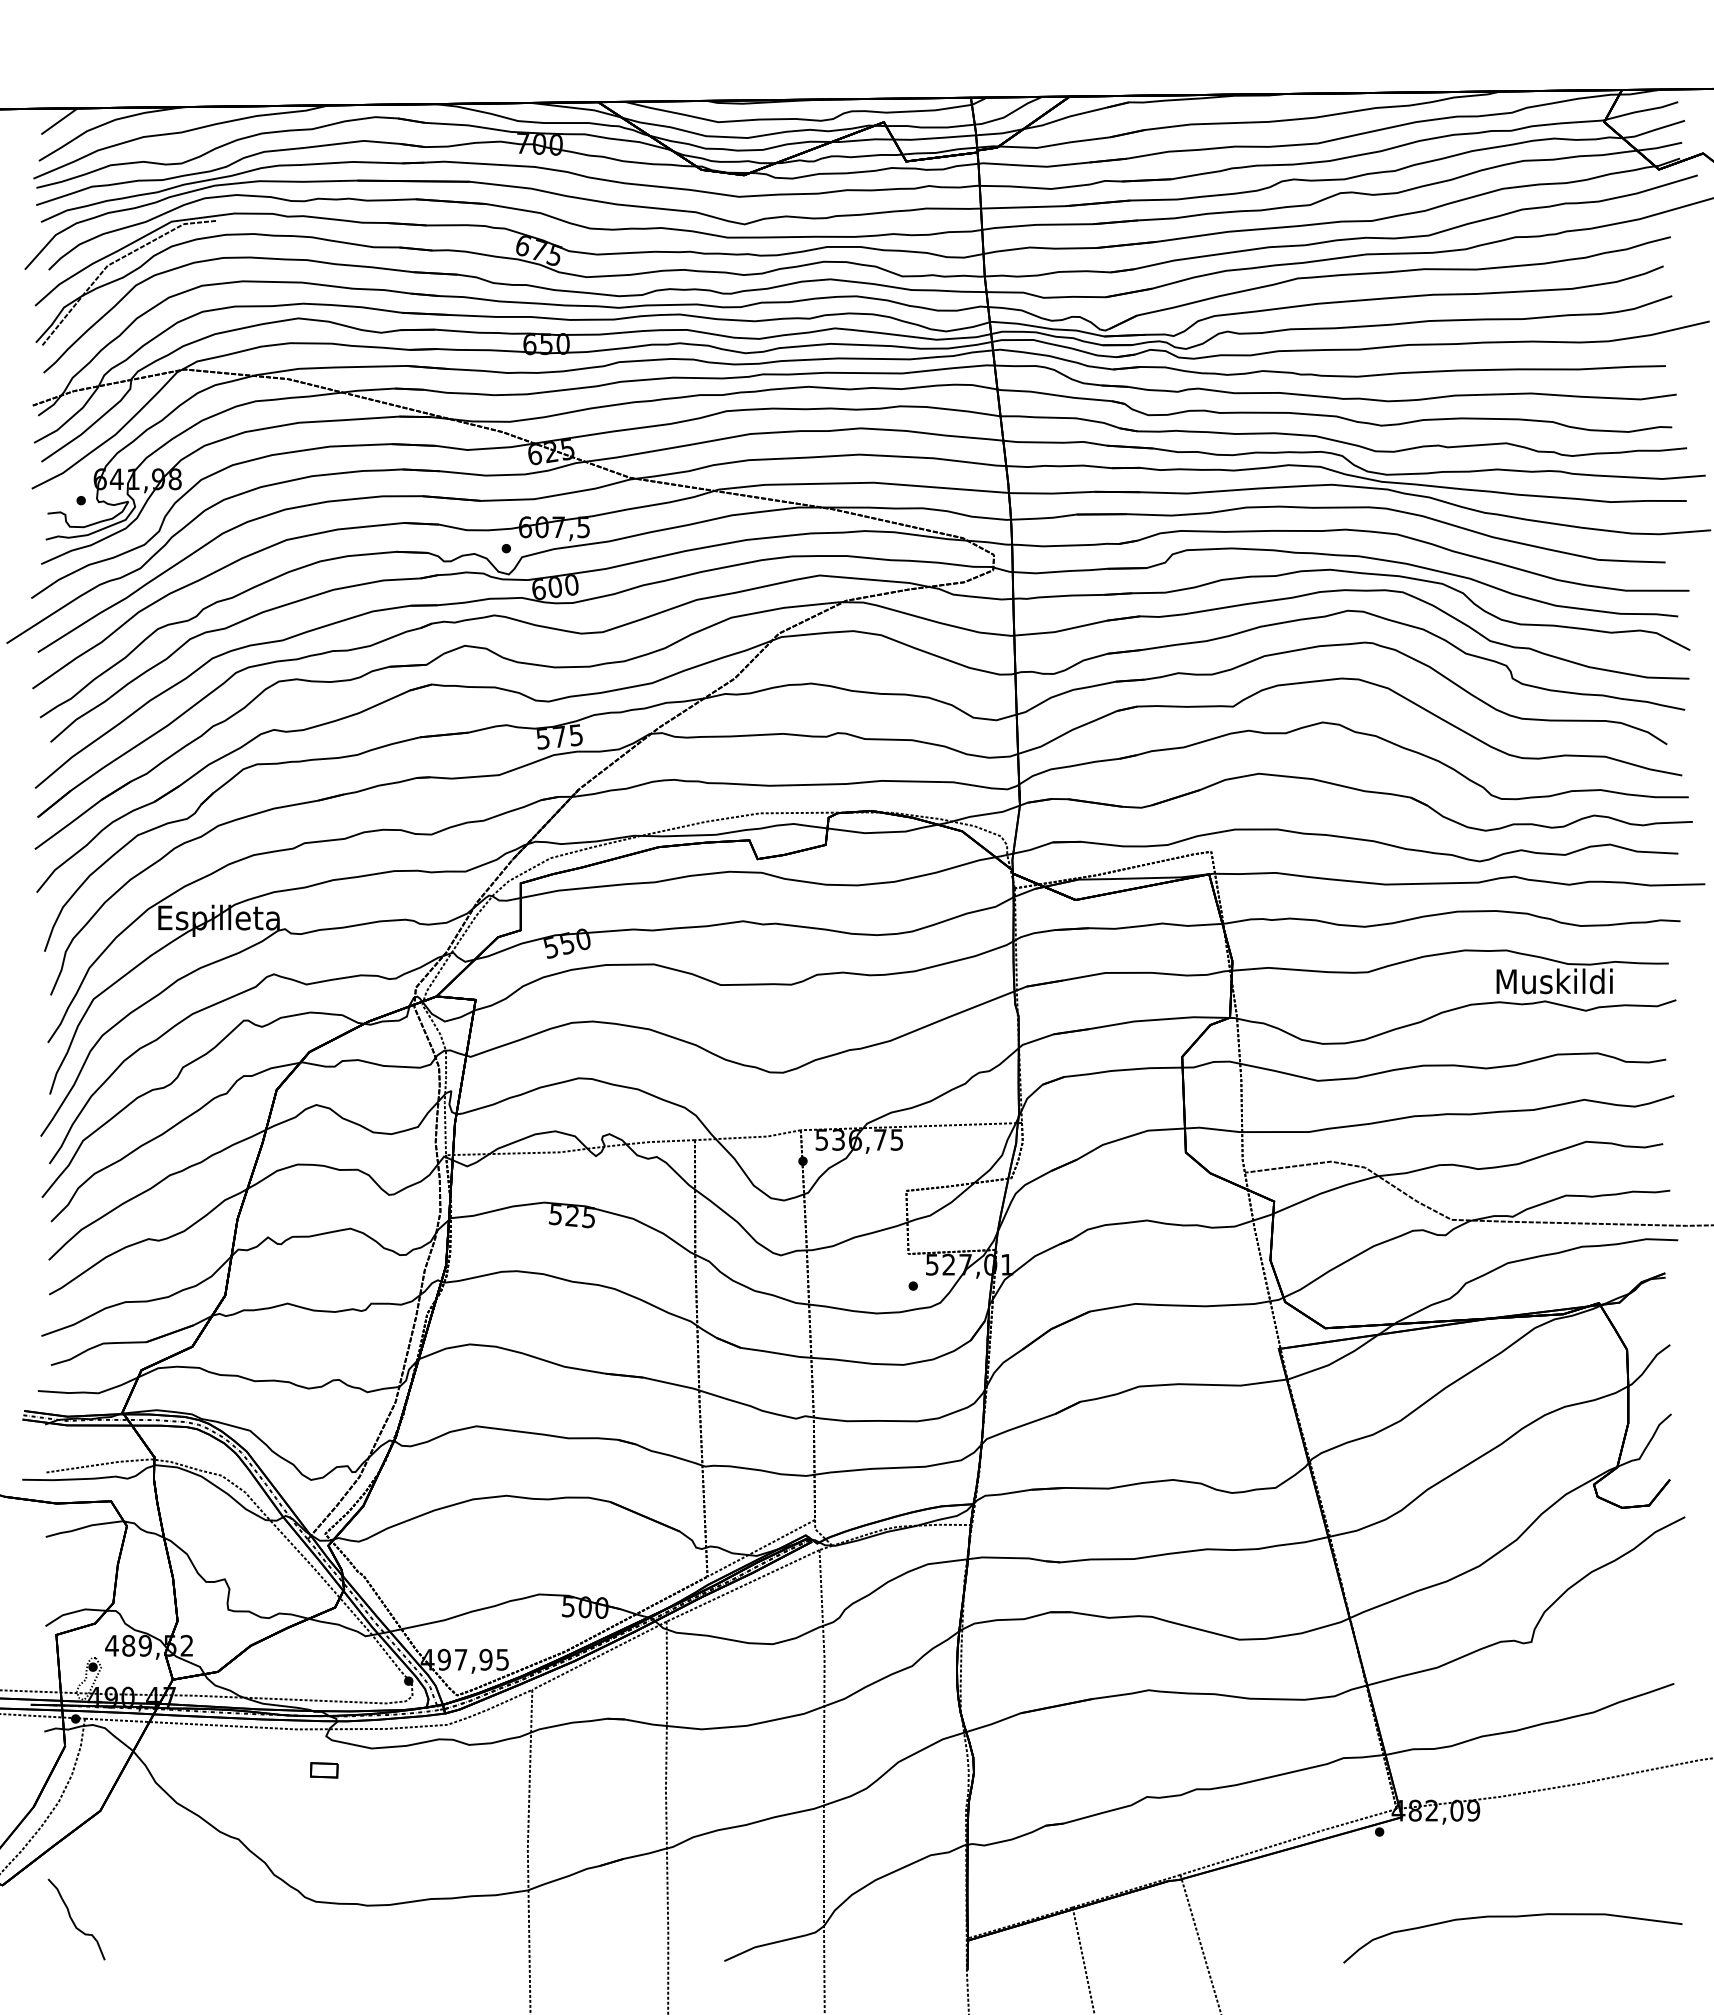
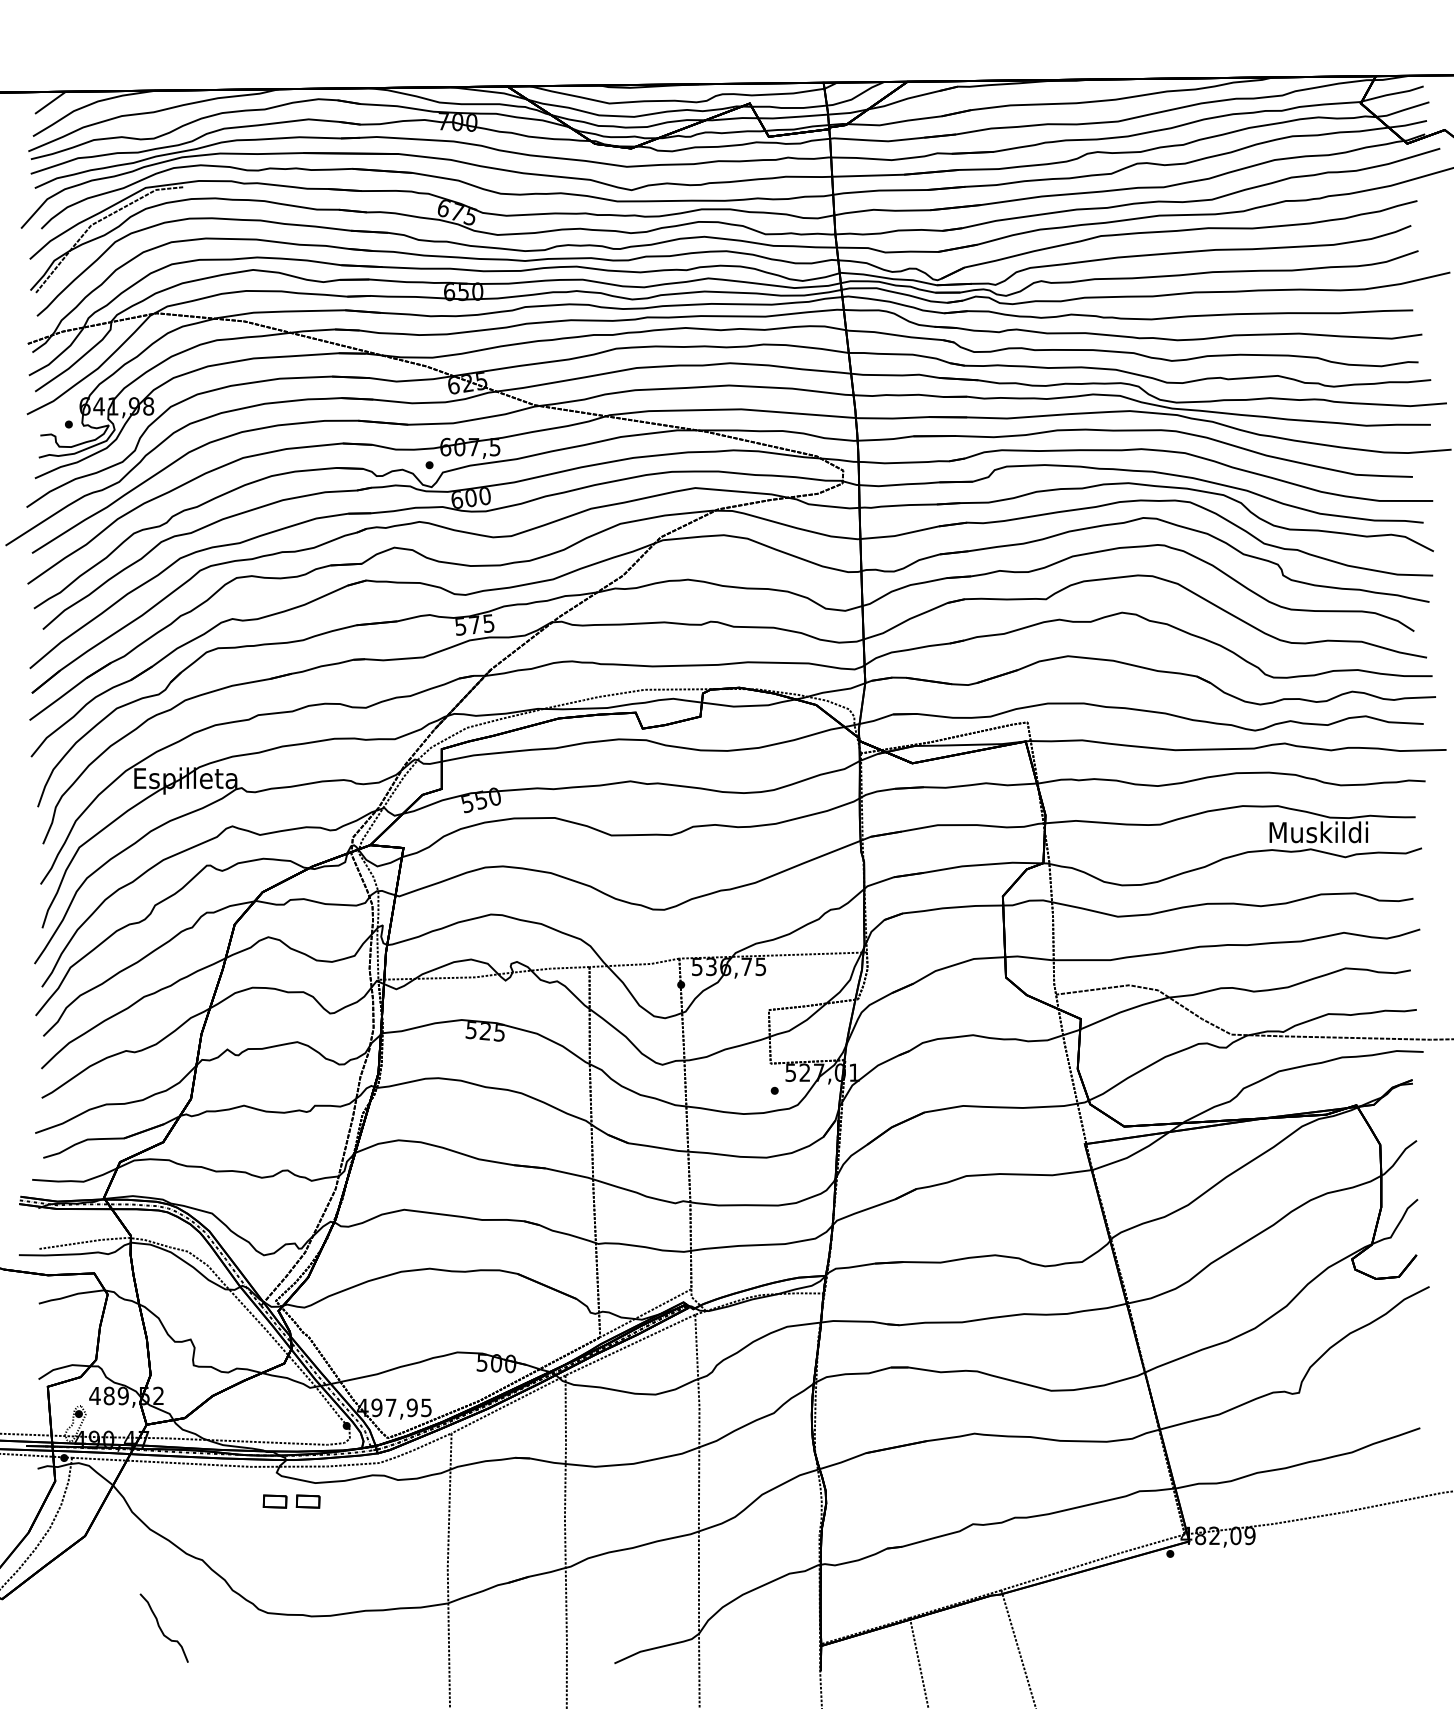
part: (363, 1770) -> (308, 1501), added
curve: (1512, 1917) -> (1283, 1626), removed
curve: (73, 1920) -> (161, 1628), moved

